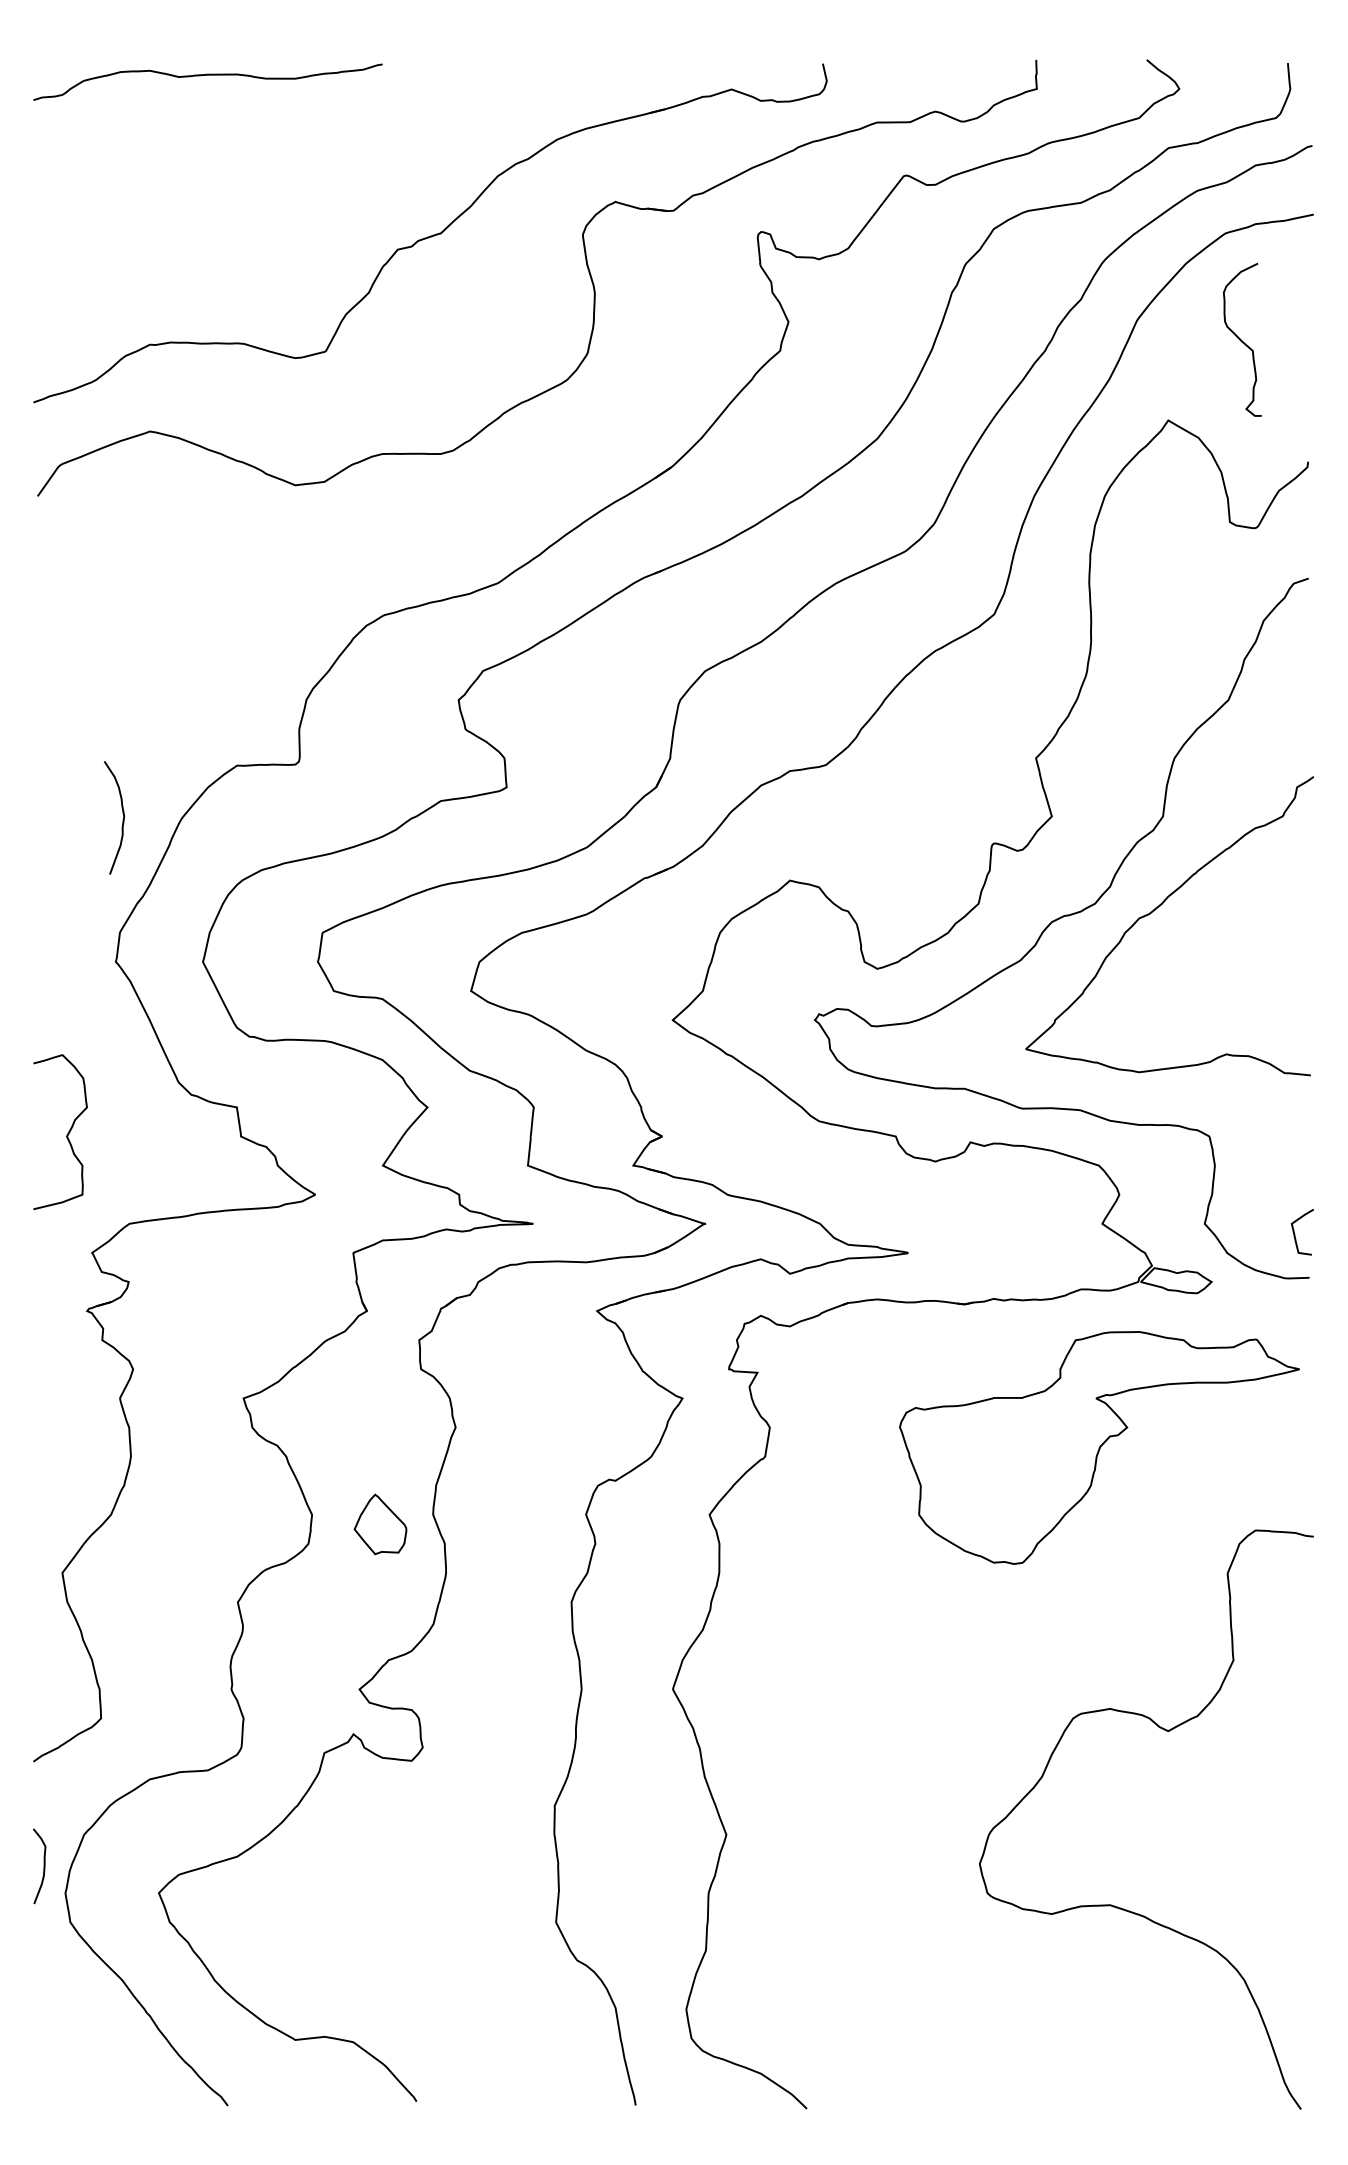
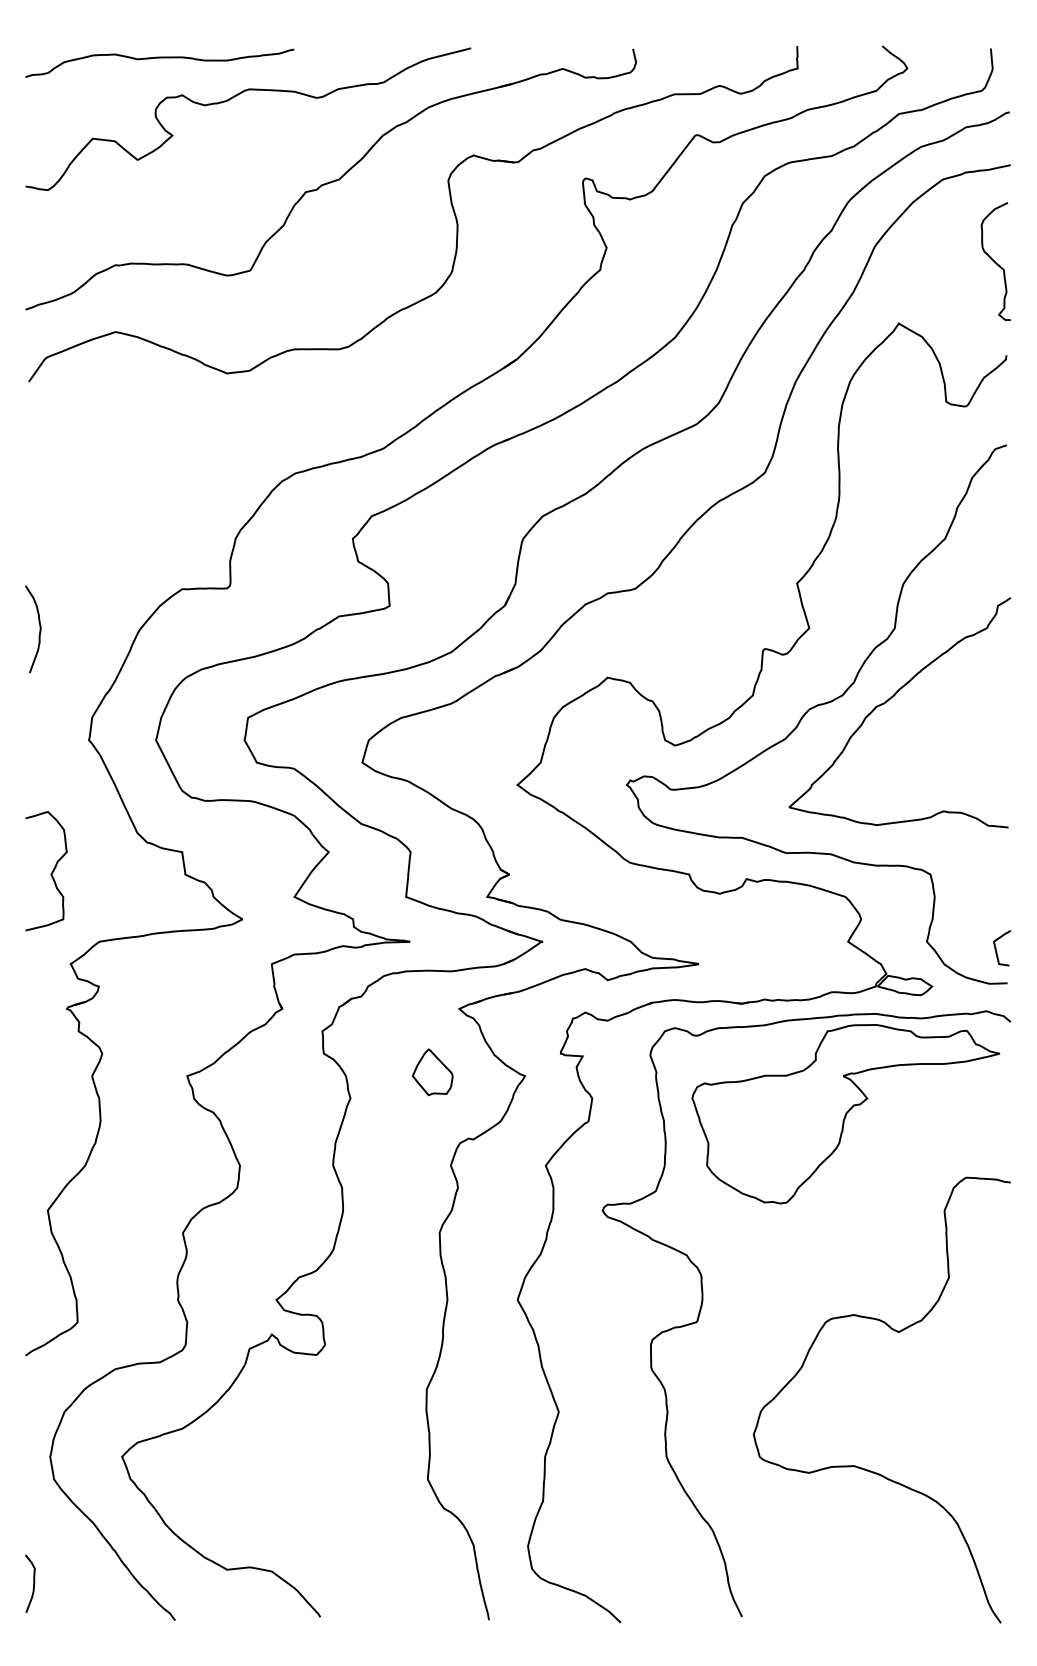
curve: (305, 126) -> (234, 97), added
curve: (1241, 339) -> (995, 261), moved
curve: (122, 819) -> (39, 630), moved
part: (380, 1524) -> (432, 1072), moved
curve: (913, 1695) -> (702, 1304), added
curve: (43, 1866) -> (33, 1584), moved

